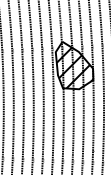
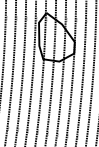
hatch: (74, 67) -> (56, 39), removed

